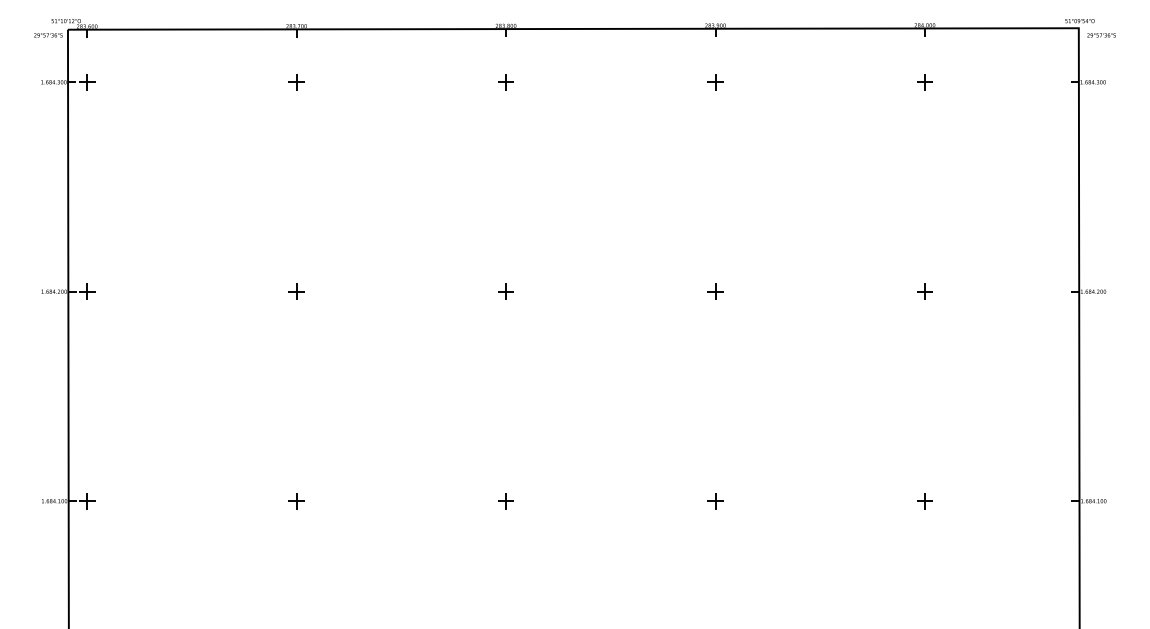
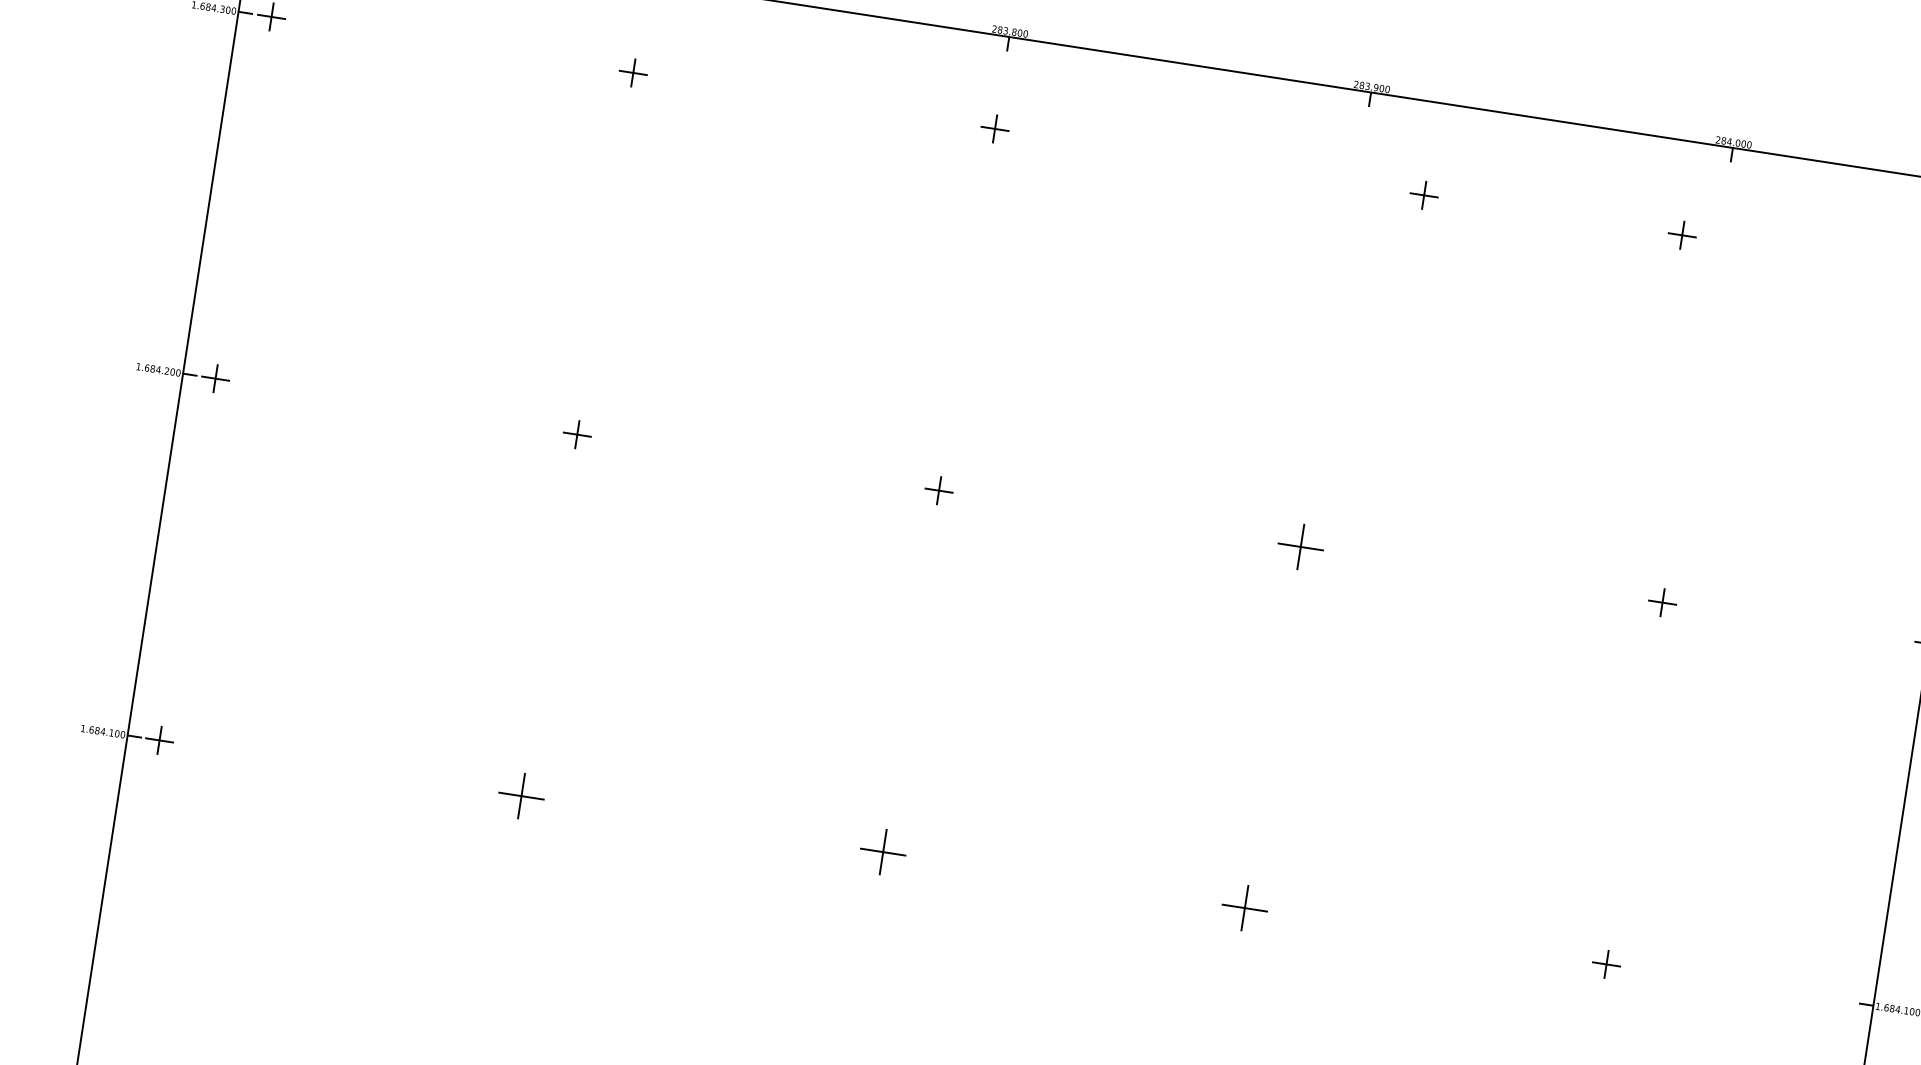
part: (715, 82) -> (1424, 195), moved
part: (924, 82) -> (1681, 235), moved
part: (715, 291) -> (1300, 546), size x1.6
part: (296, 501) -> (521, 796), size x1.6
part: (505, 501) -> (881, 852), size x1.6
part: (715, 501) -> (1244, 908), size x1.6

